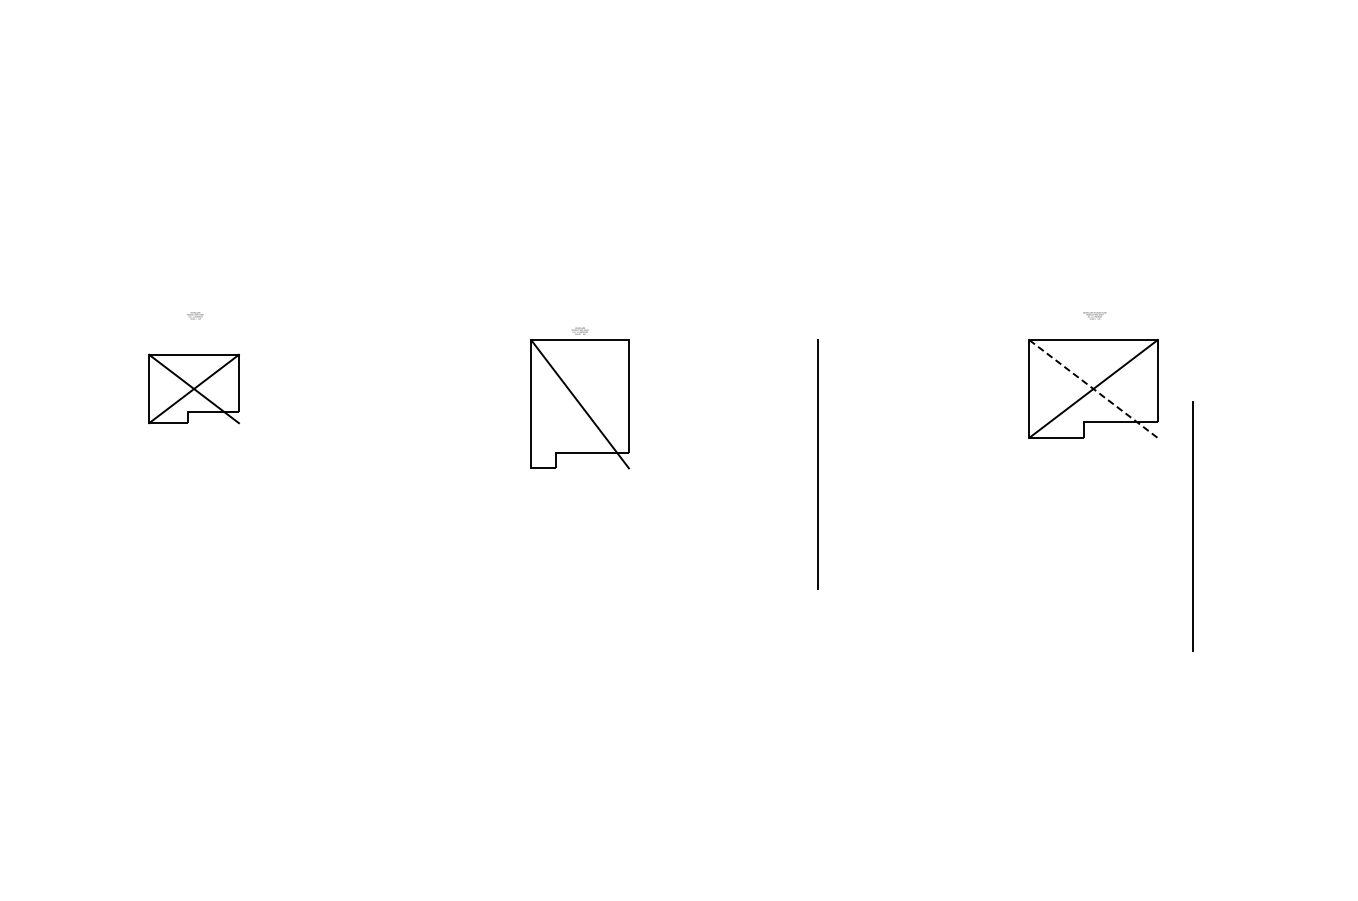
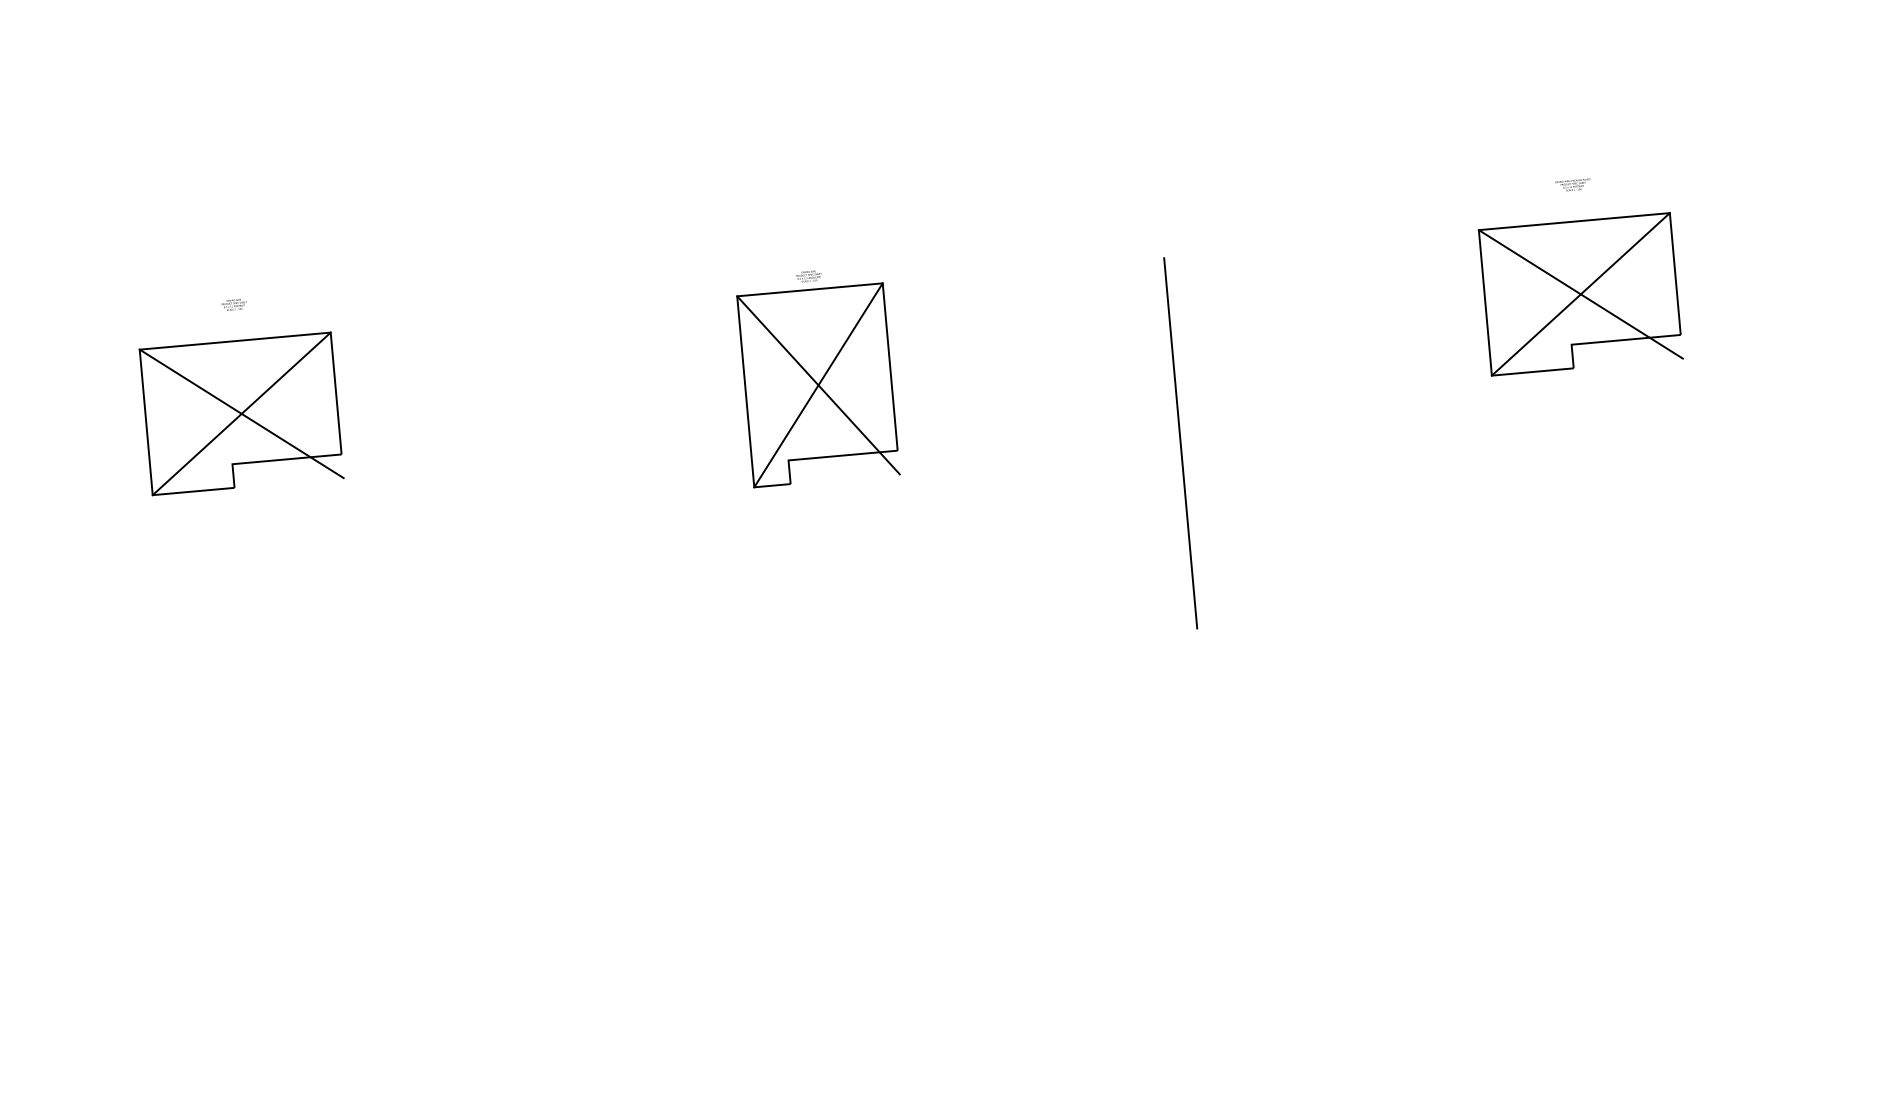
part: (193, 388) -> (240, 413), size x1.43
line: (1093, 388) -> (1580, 293), dashed -> solid
line: (579, 404) -> (817, 385), added
line: (1192, 526) -> (1746, 485), removed

